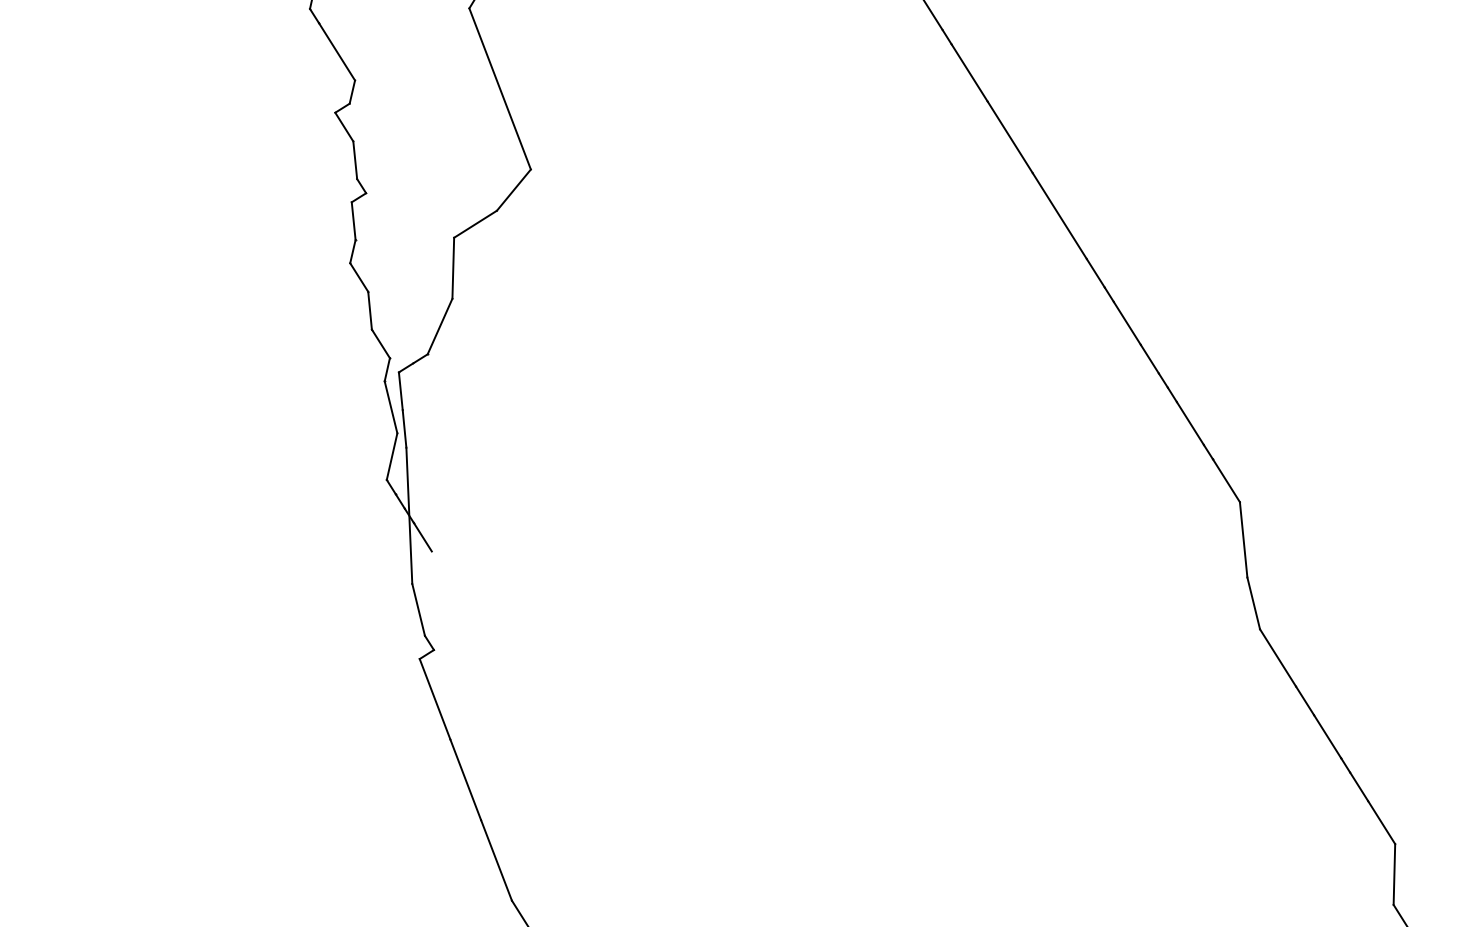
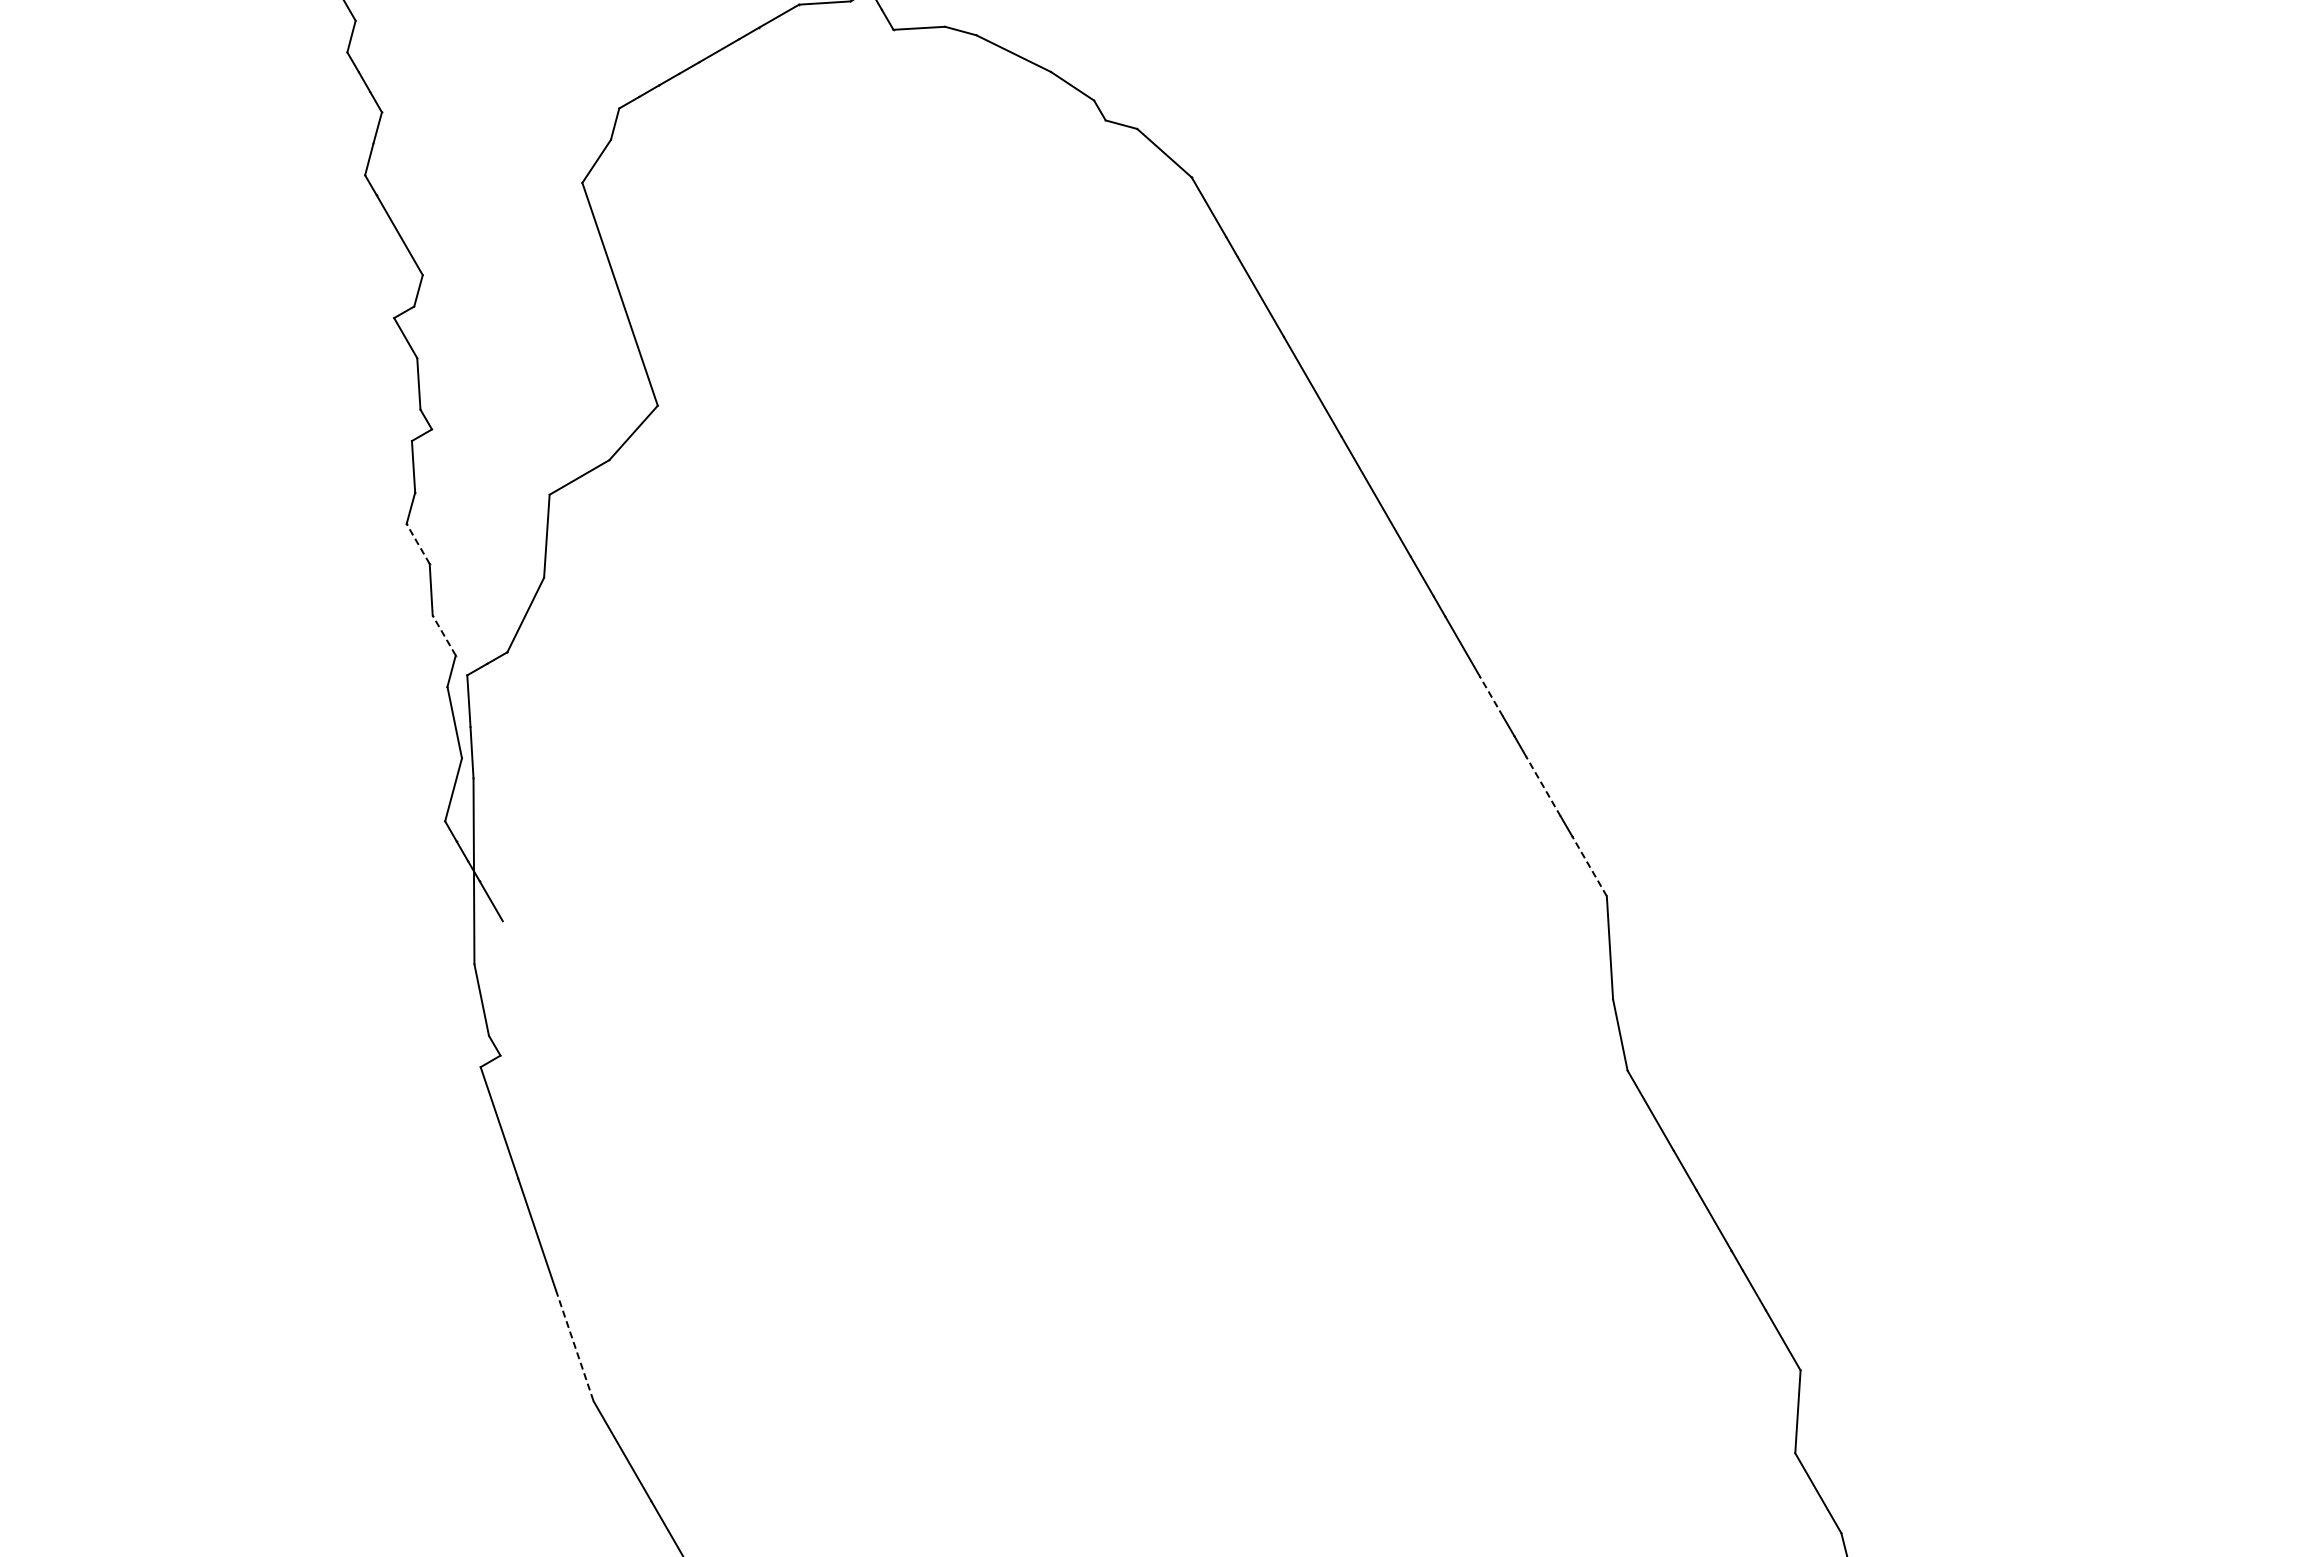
line: (358, 277) -> (417, 543), solid -> dashed
line: (380, 343) -> (443, 635), solid -> dashed
line: (1149, 359) -> (1491, 696), solid -> dashed
line: (1190, 423) -> (1543, 786), solid -> dashed
line: (1226, 480) -> (1589, 866), solid -> dashed
line: (496, 860) -> (574, 1345), solid -> dashed

